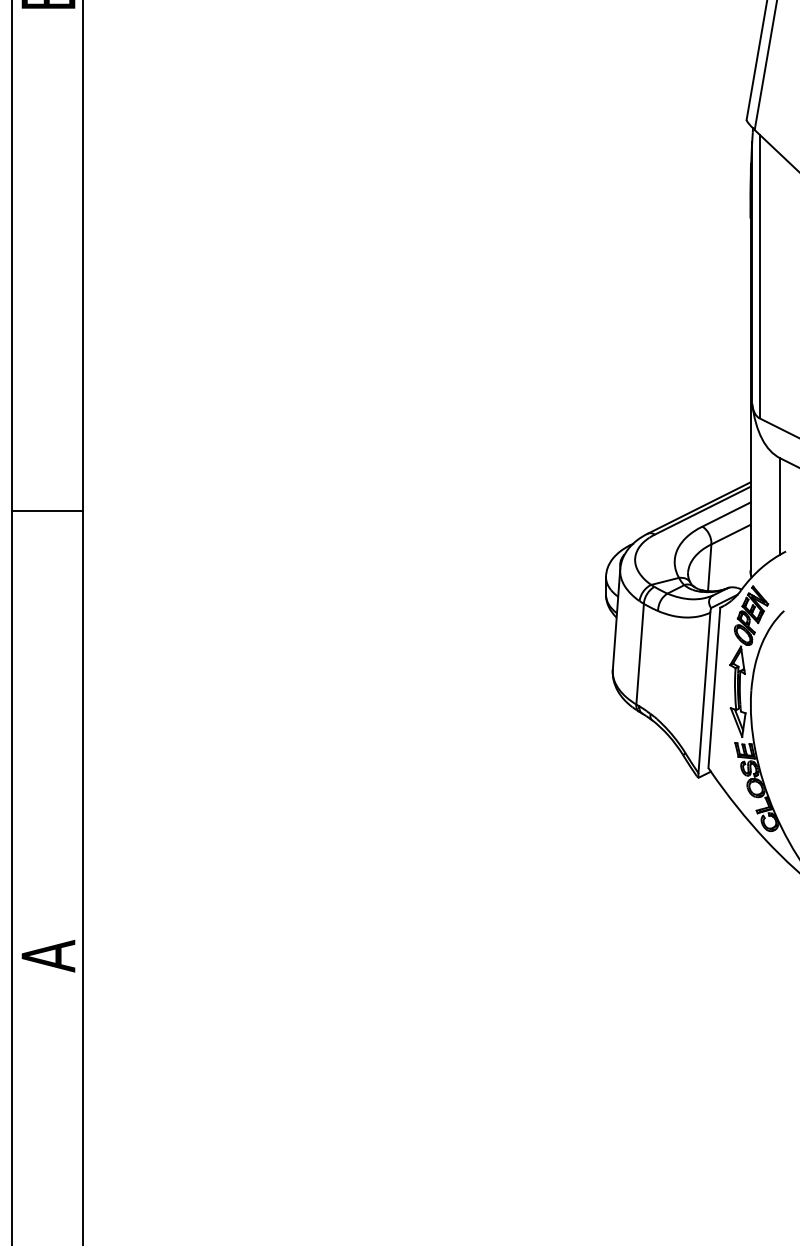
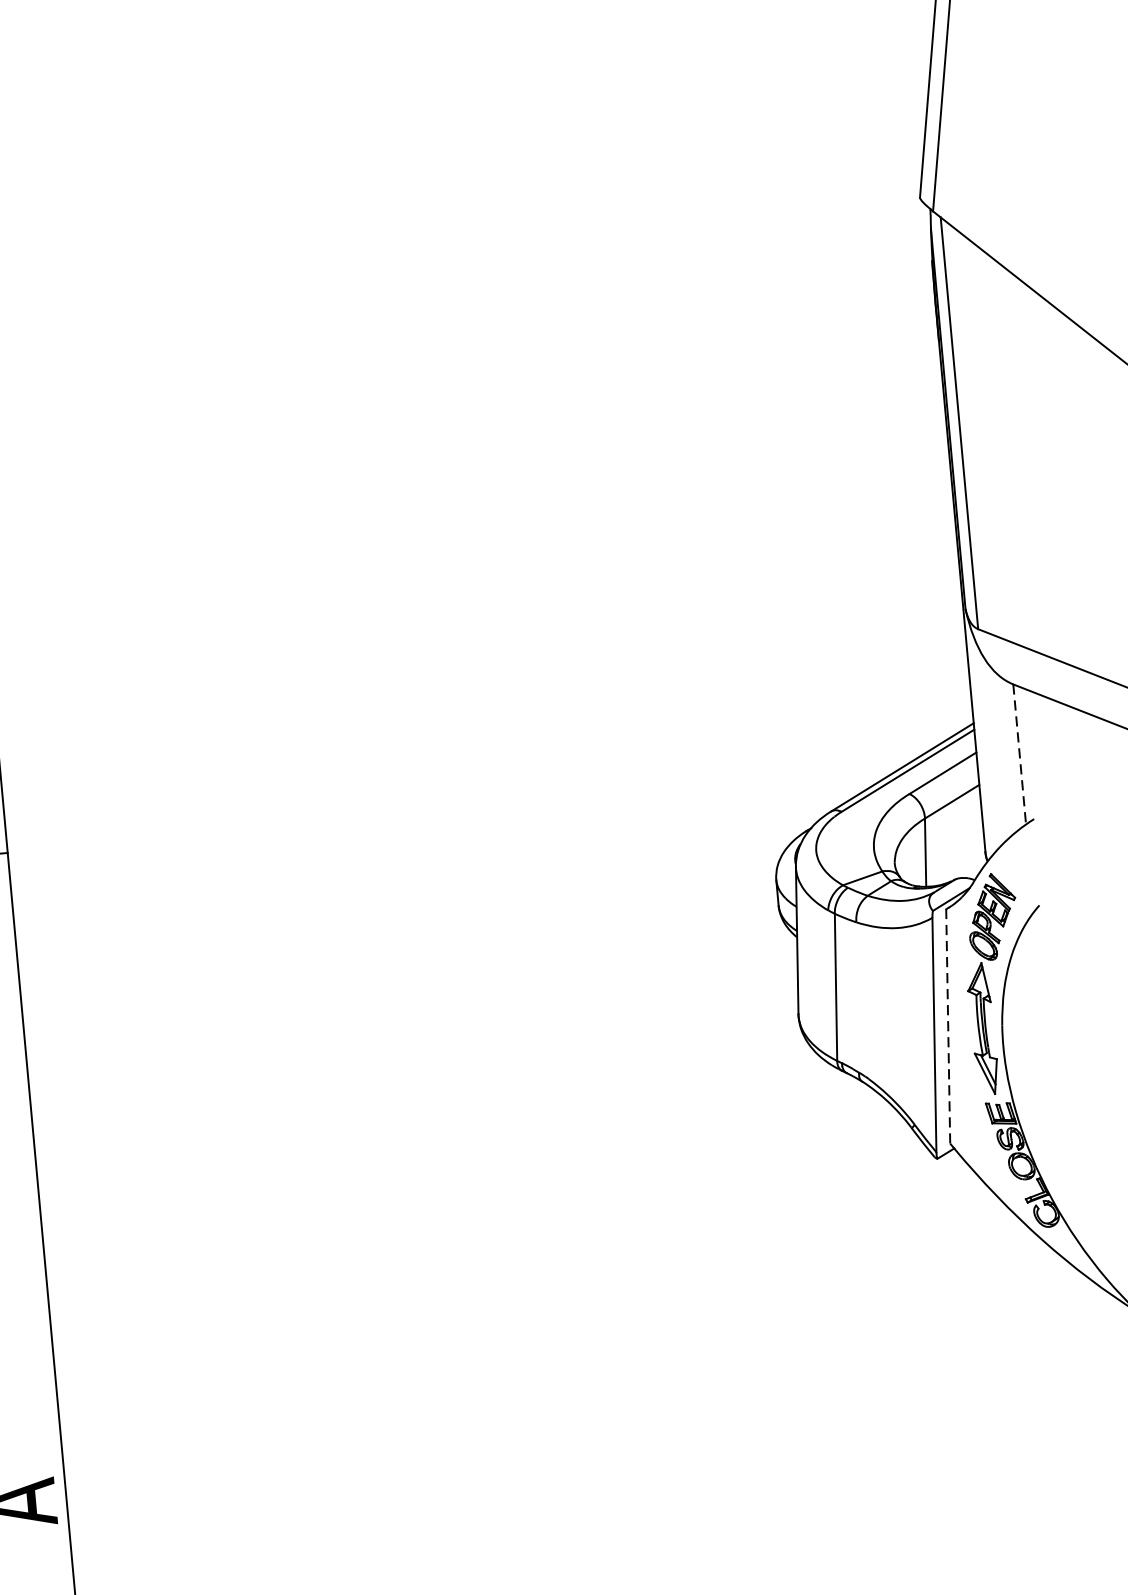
line: (780, 507) -> (1020, 755), solid -> dashed
line: (714, 687) -> (948, 1025), solid -> dashed

